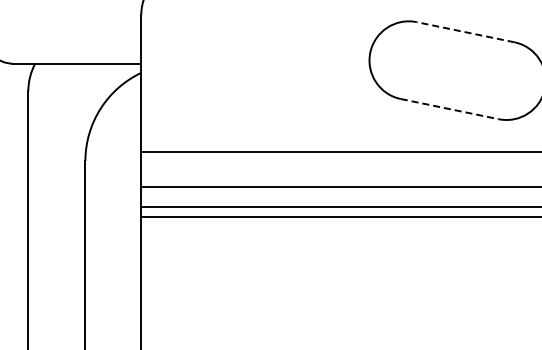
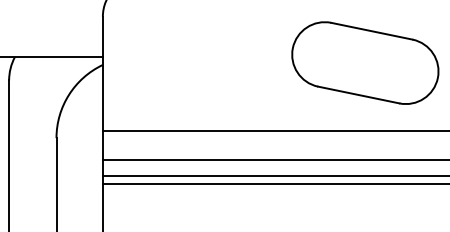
line: (465, 32) -> (371, 31), dashed -> solid
line: (449, 109) -> (358, 95), dashed -> solid

